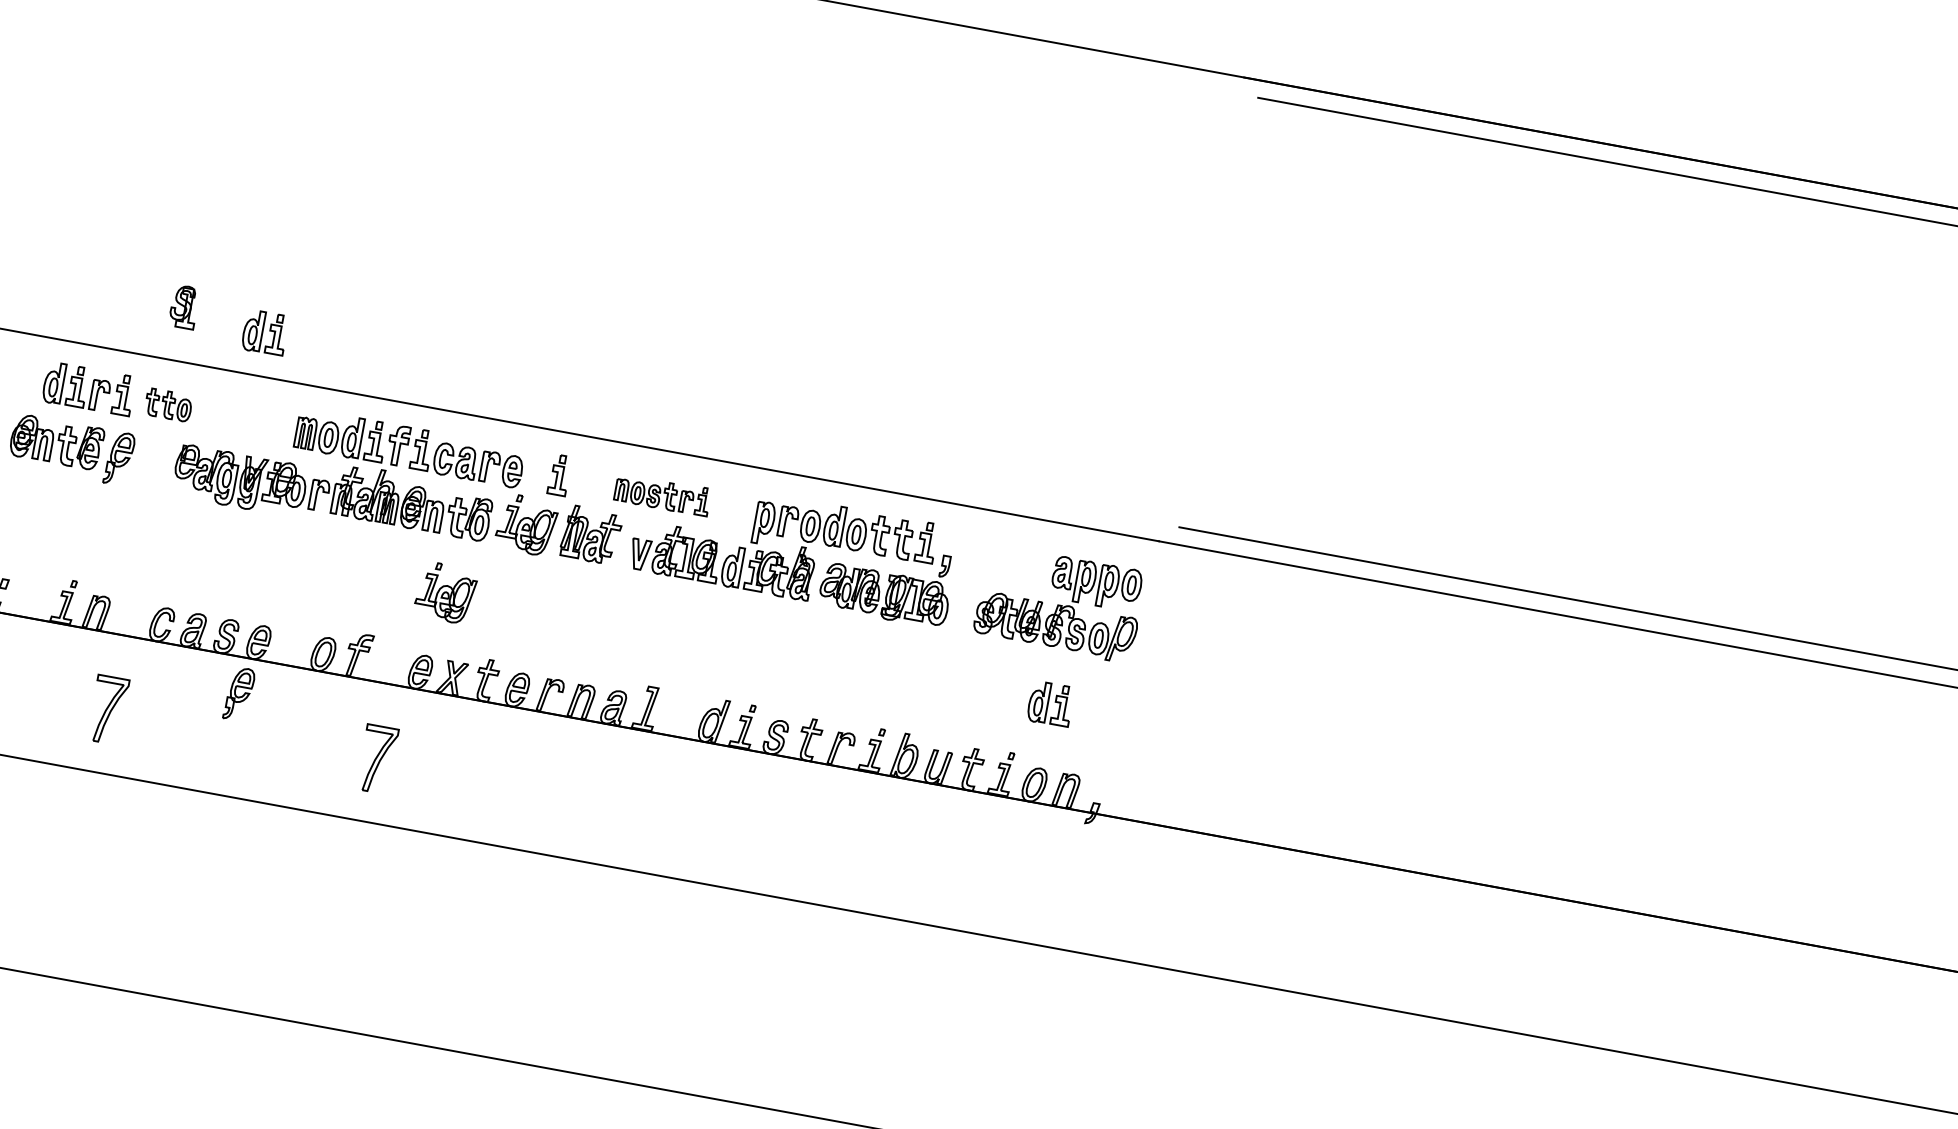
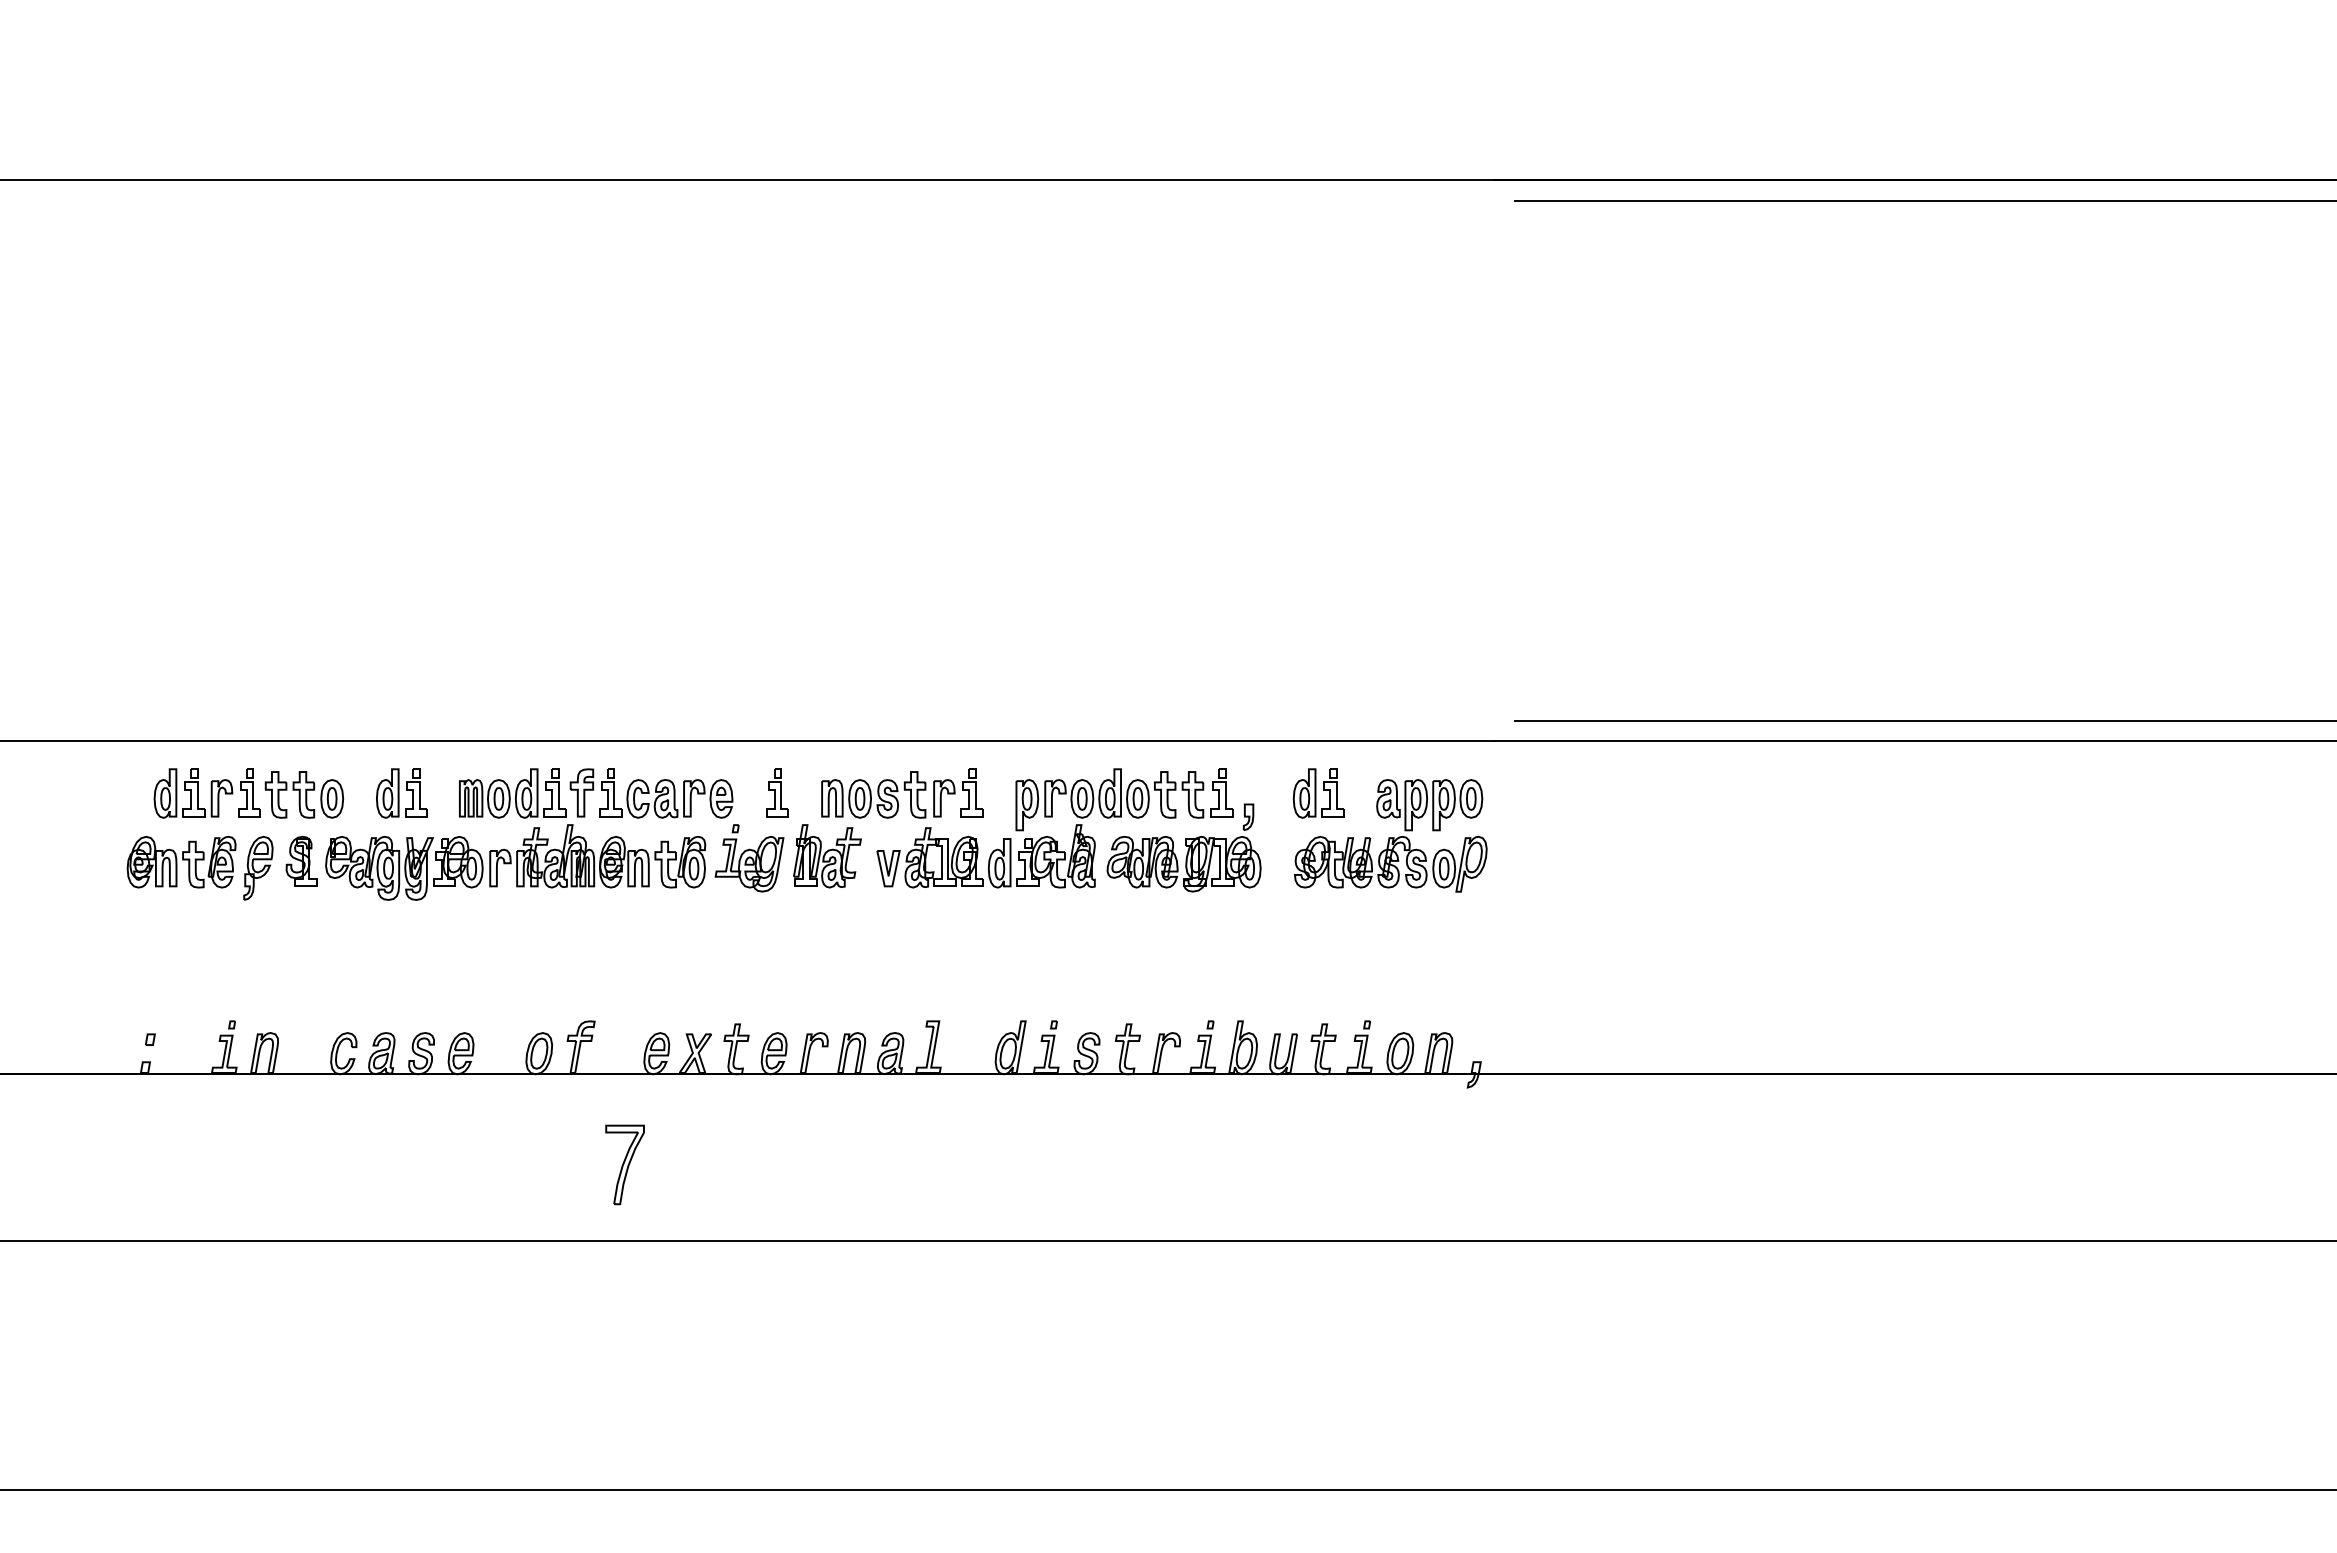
part: (184, 306) -> (301, 860), moved
part: (264, 332) -> (401, 793), moved
part: (167, 404) -> (303, 794), size x1.43
part: (662, 494) -> (902, 793), size x1.43
part: (445, 593) -> (669, 955), removed
part: (239, 693) -> (449, 1117), removed
part: (1050, 704) -> (1318, 793), moved
part: (107, 709) -> (298, 1164), removed

